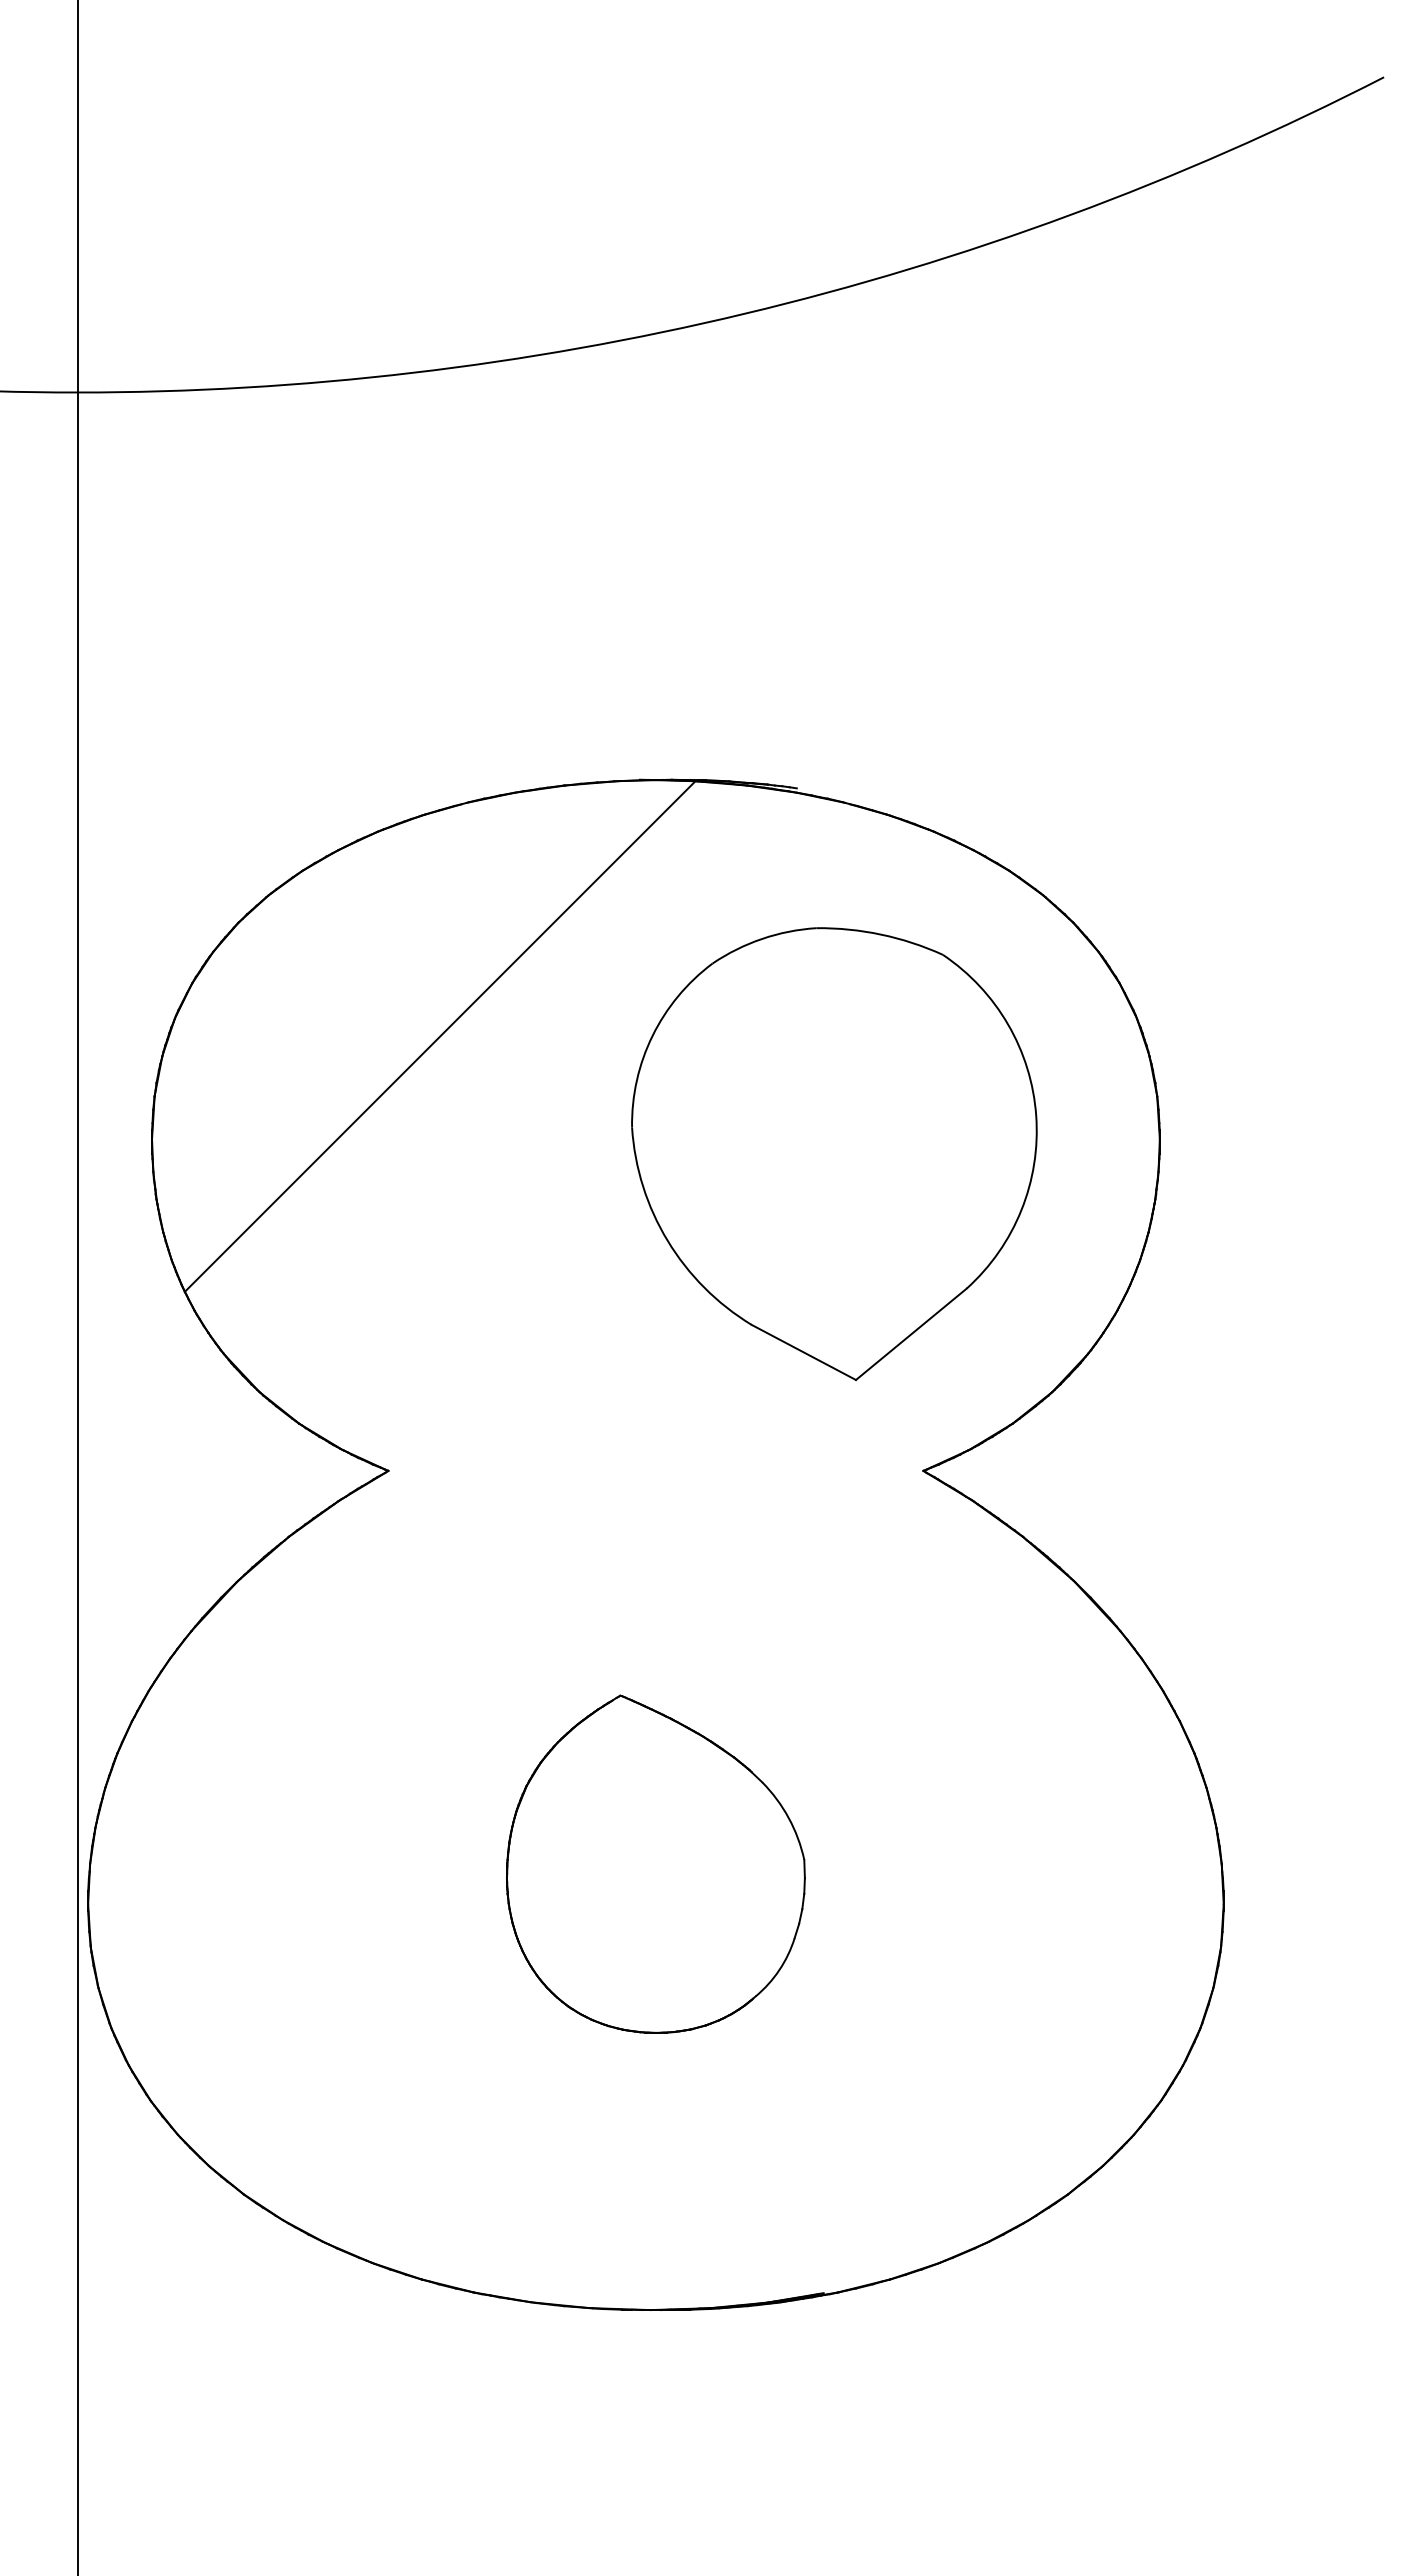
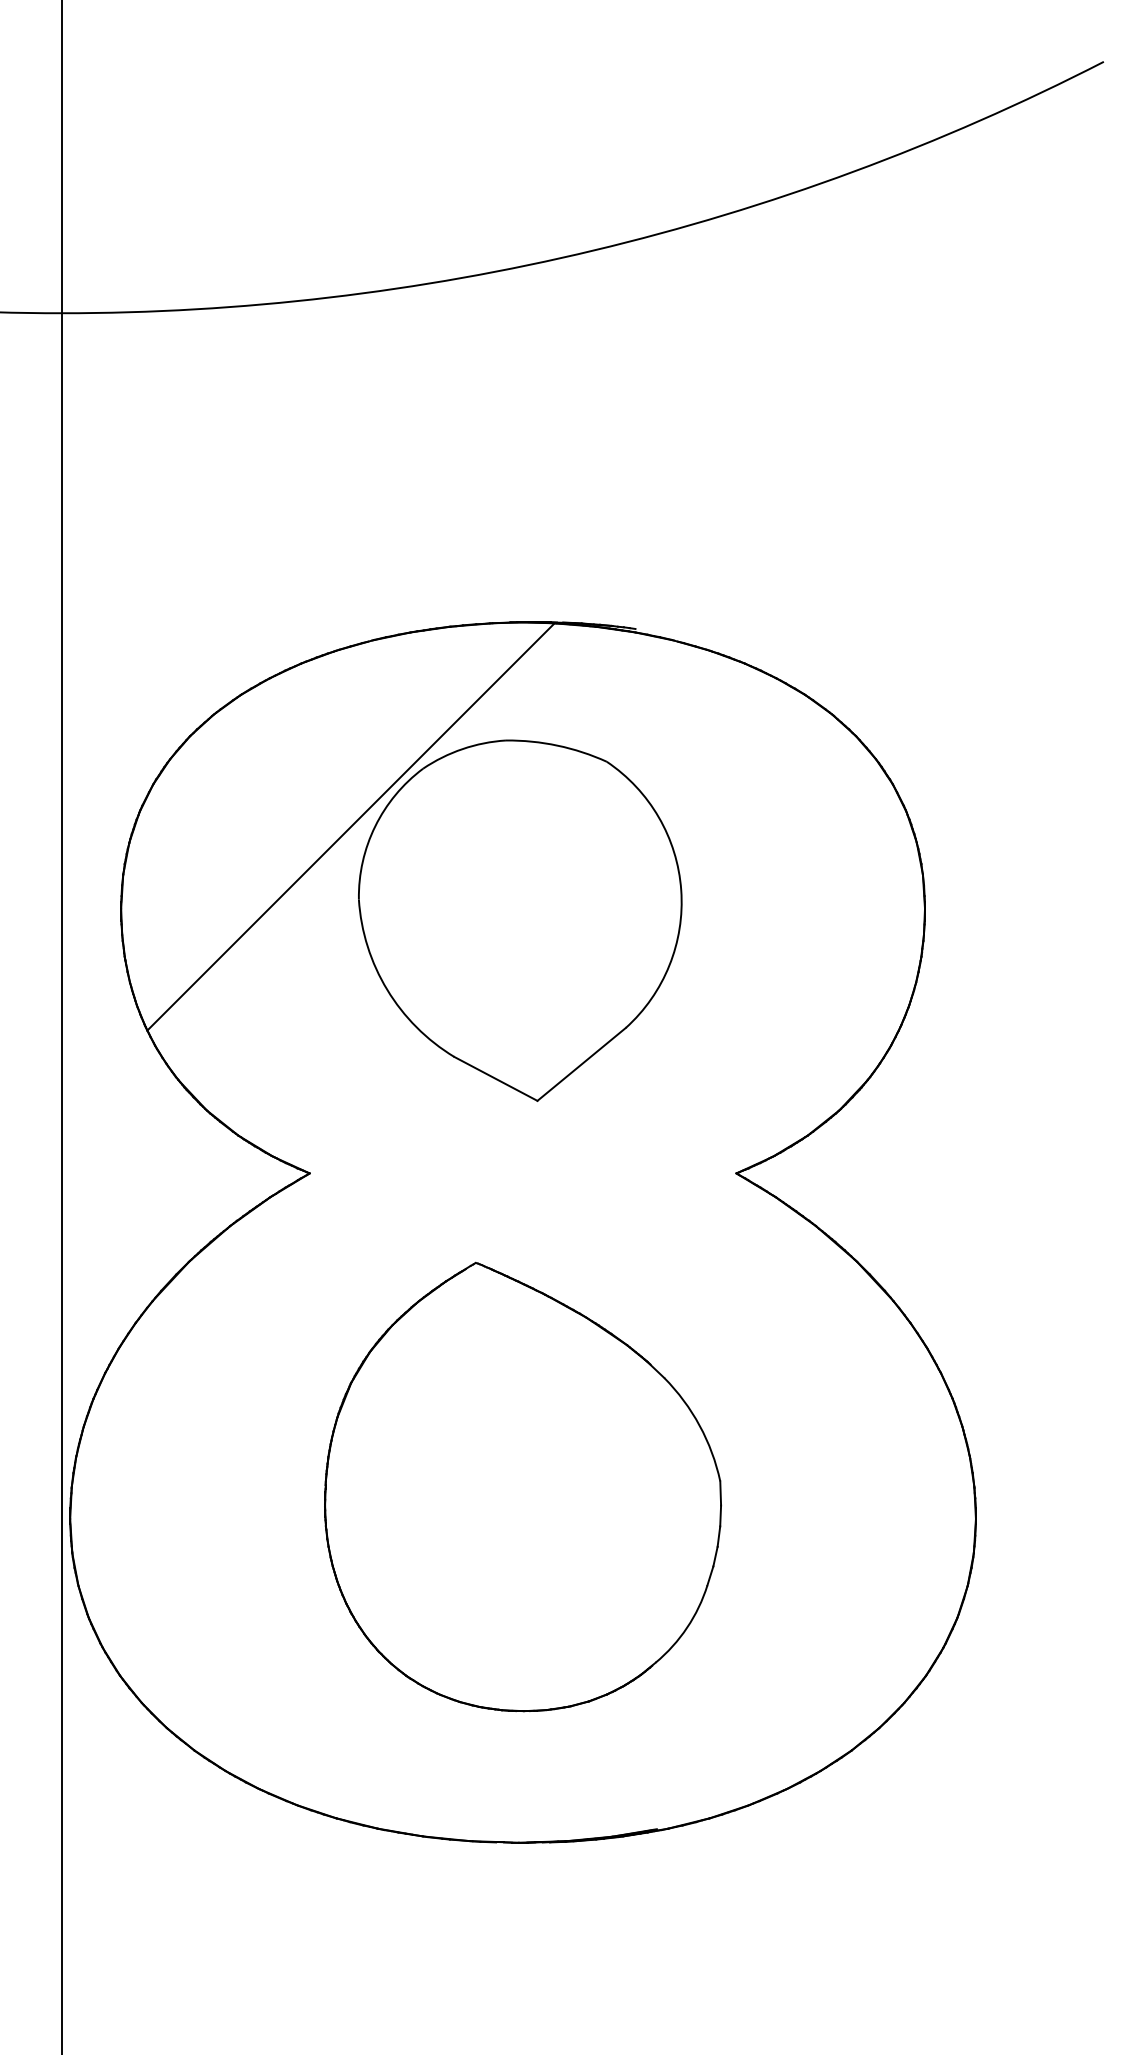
part: (834, 1154) -> (520, 921), moved
part: (655, 1864) -> (522, 1487), size x1.67

